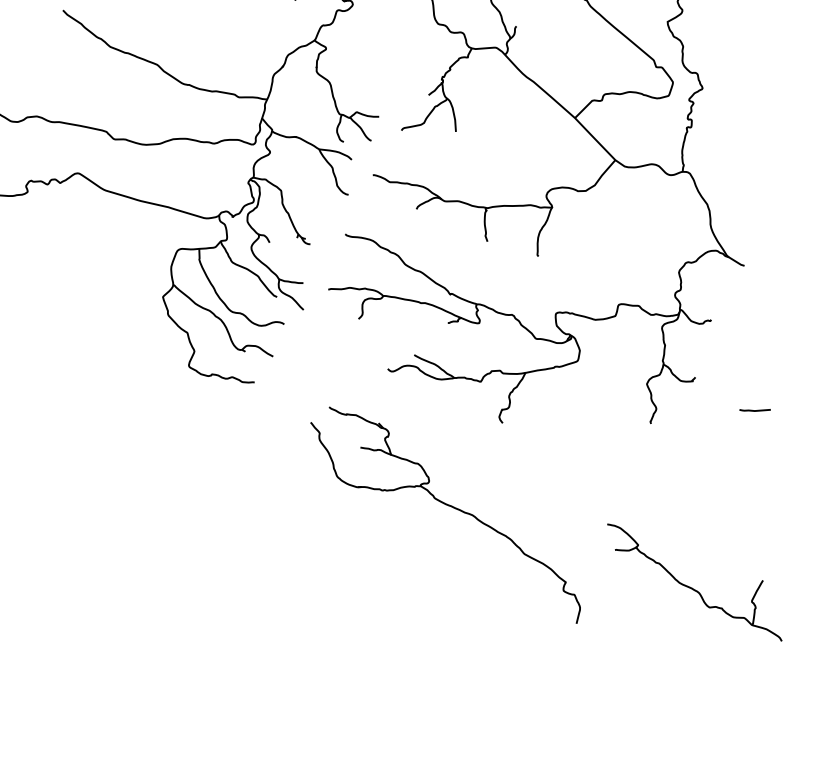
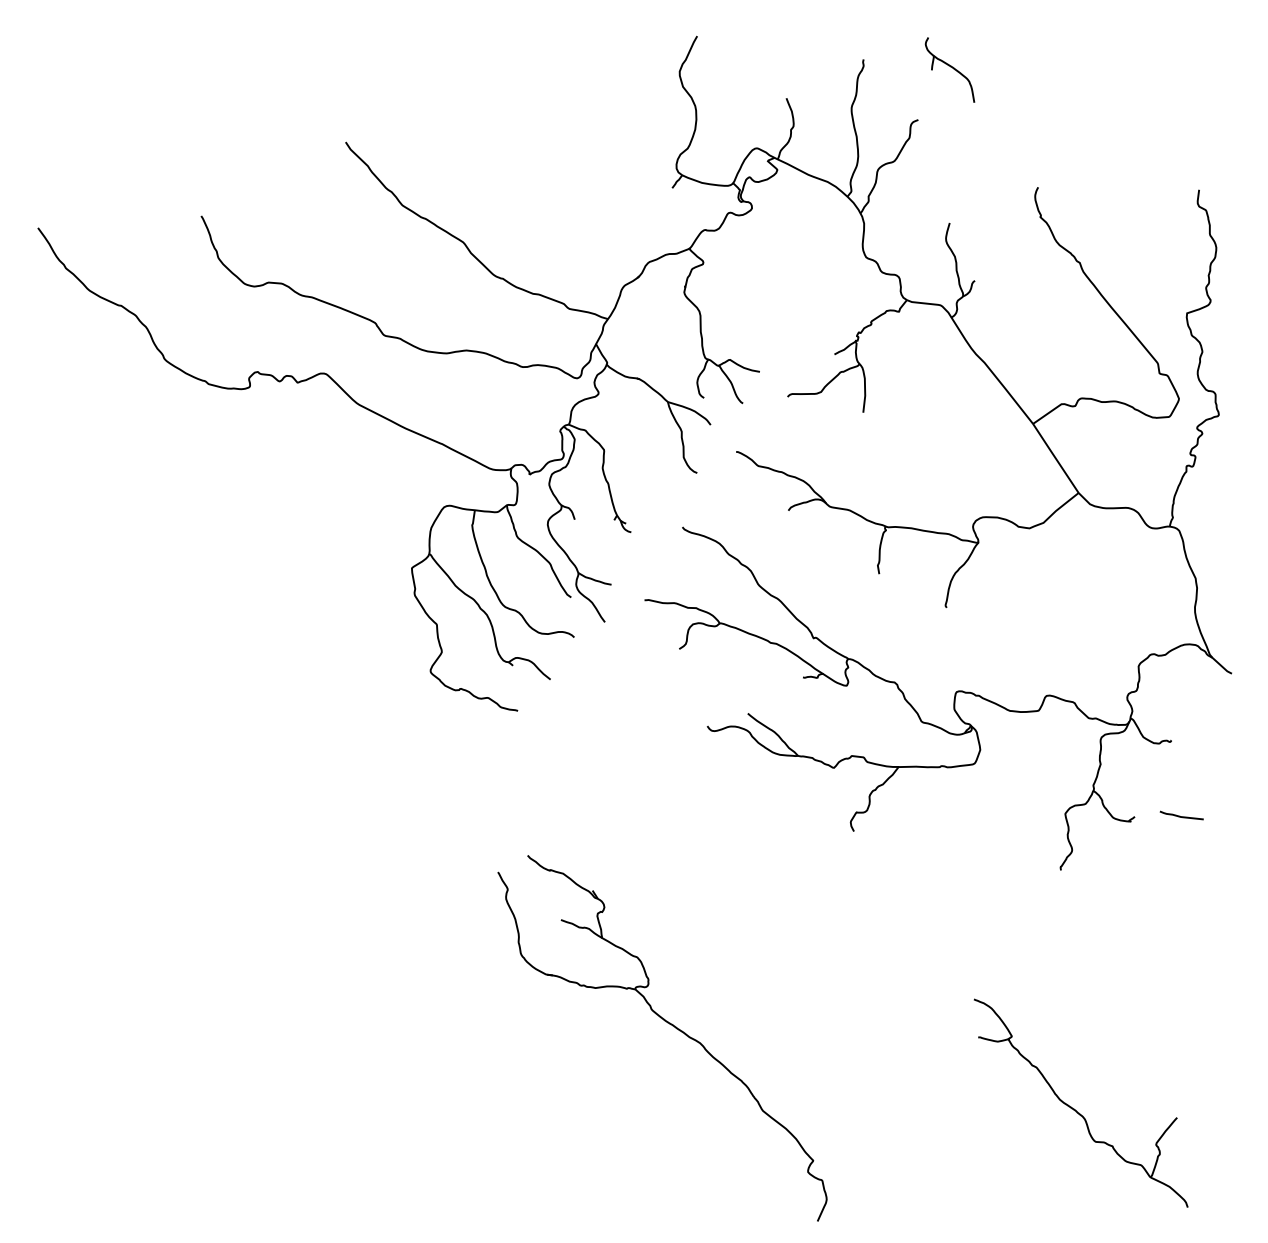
curve: (755, 410) -> (1181, 816), moved
part: (451, 507) -> (672, 1026), moved

